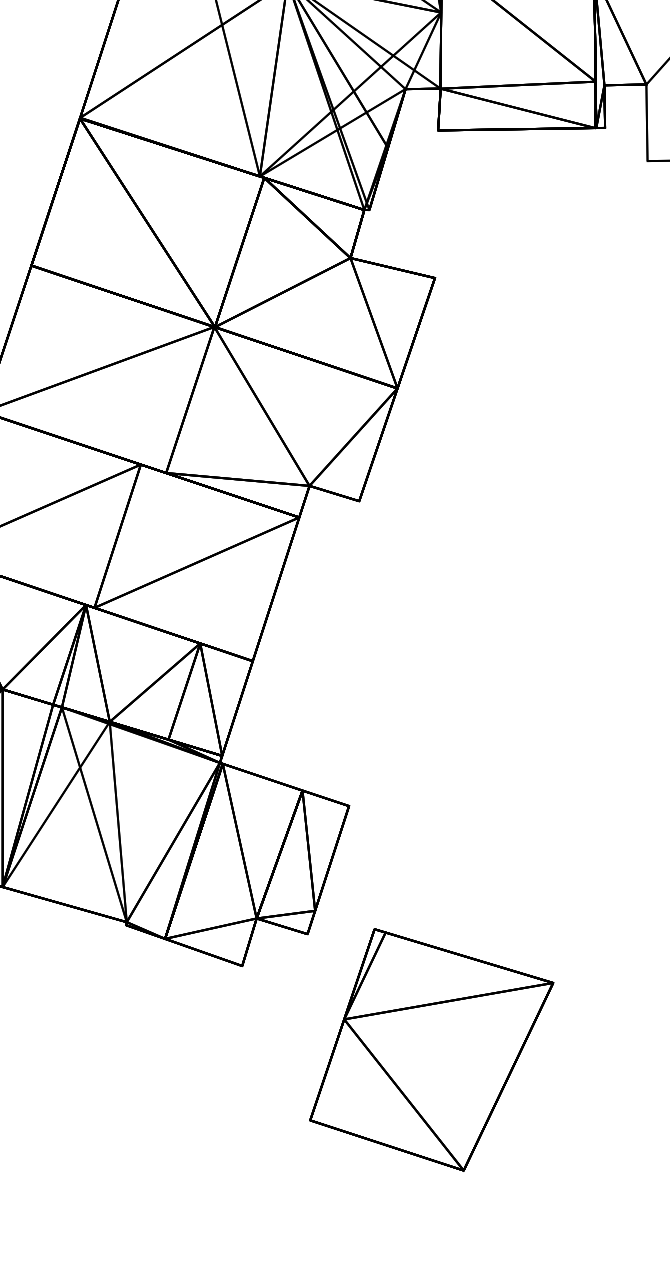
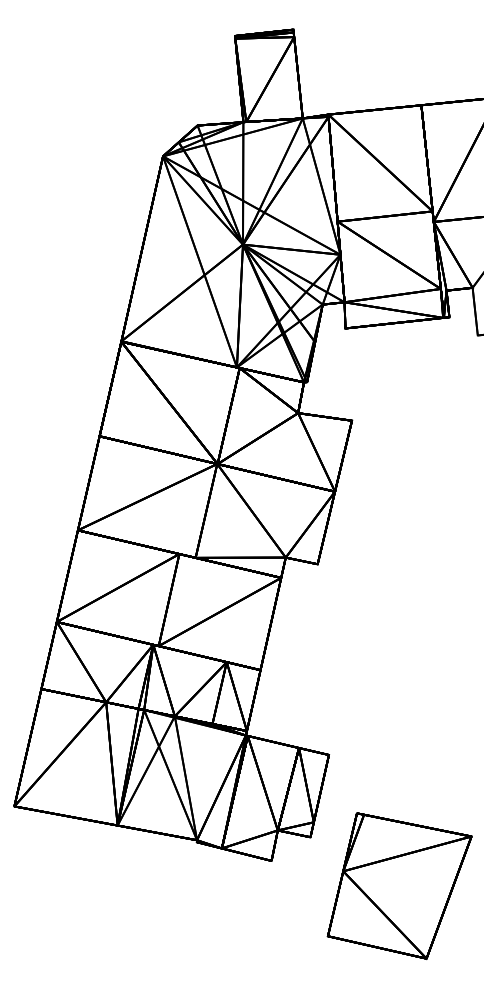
part: (431, 1050) -> (399, 885), moved

